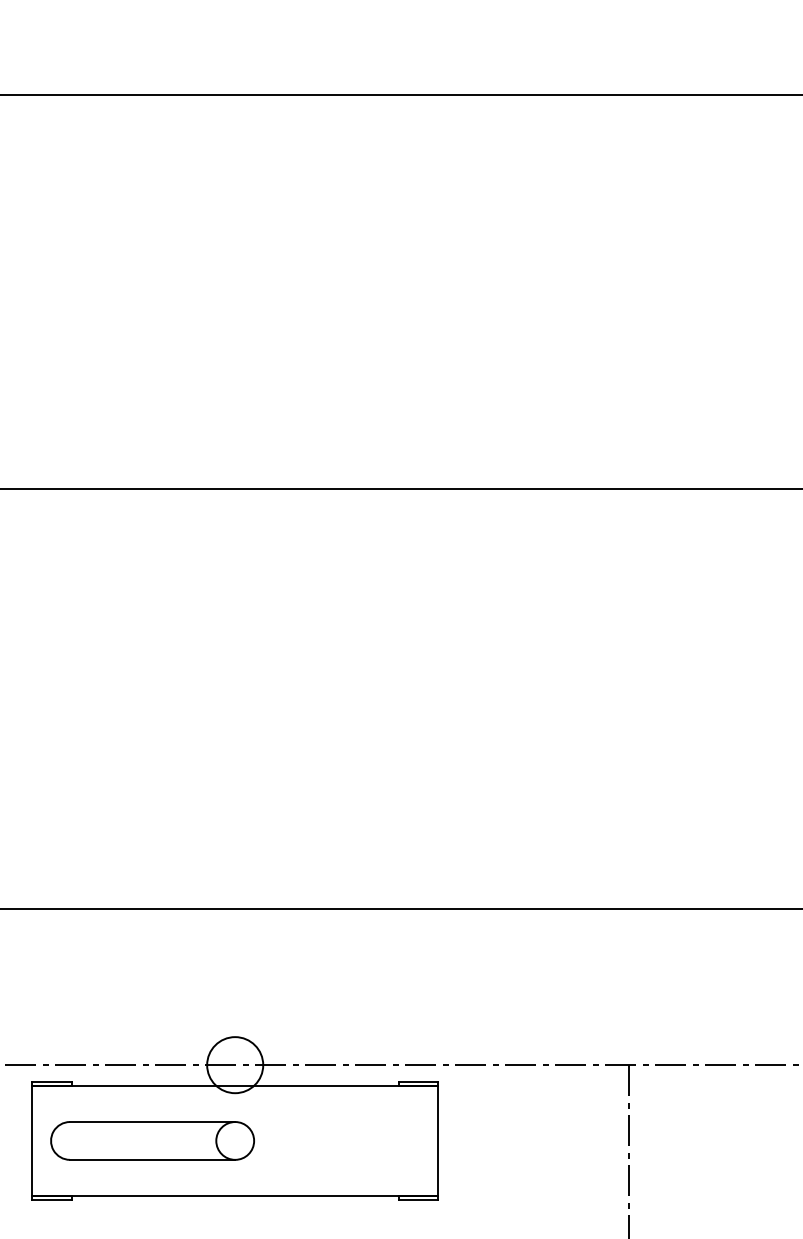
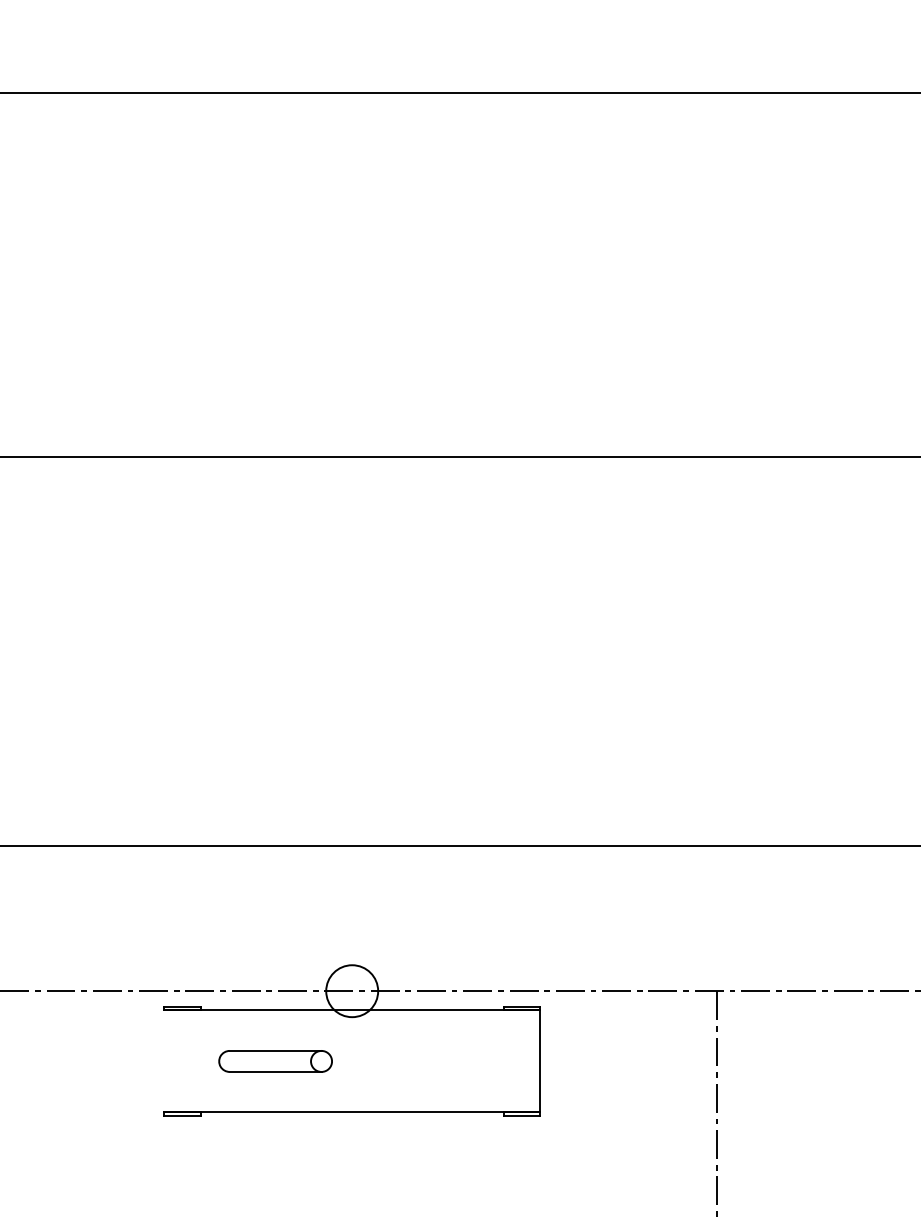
line: (32, 1141) -> (164, 1061), removed
part: (152, 1141) -> (275, 1061), size x0.6

